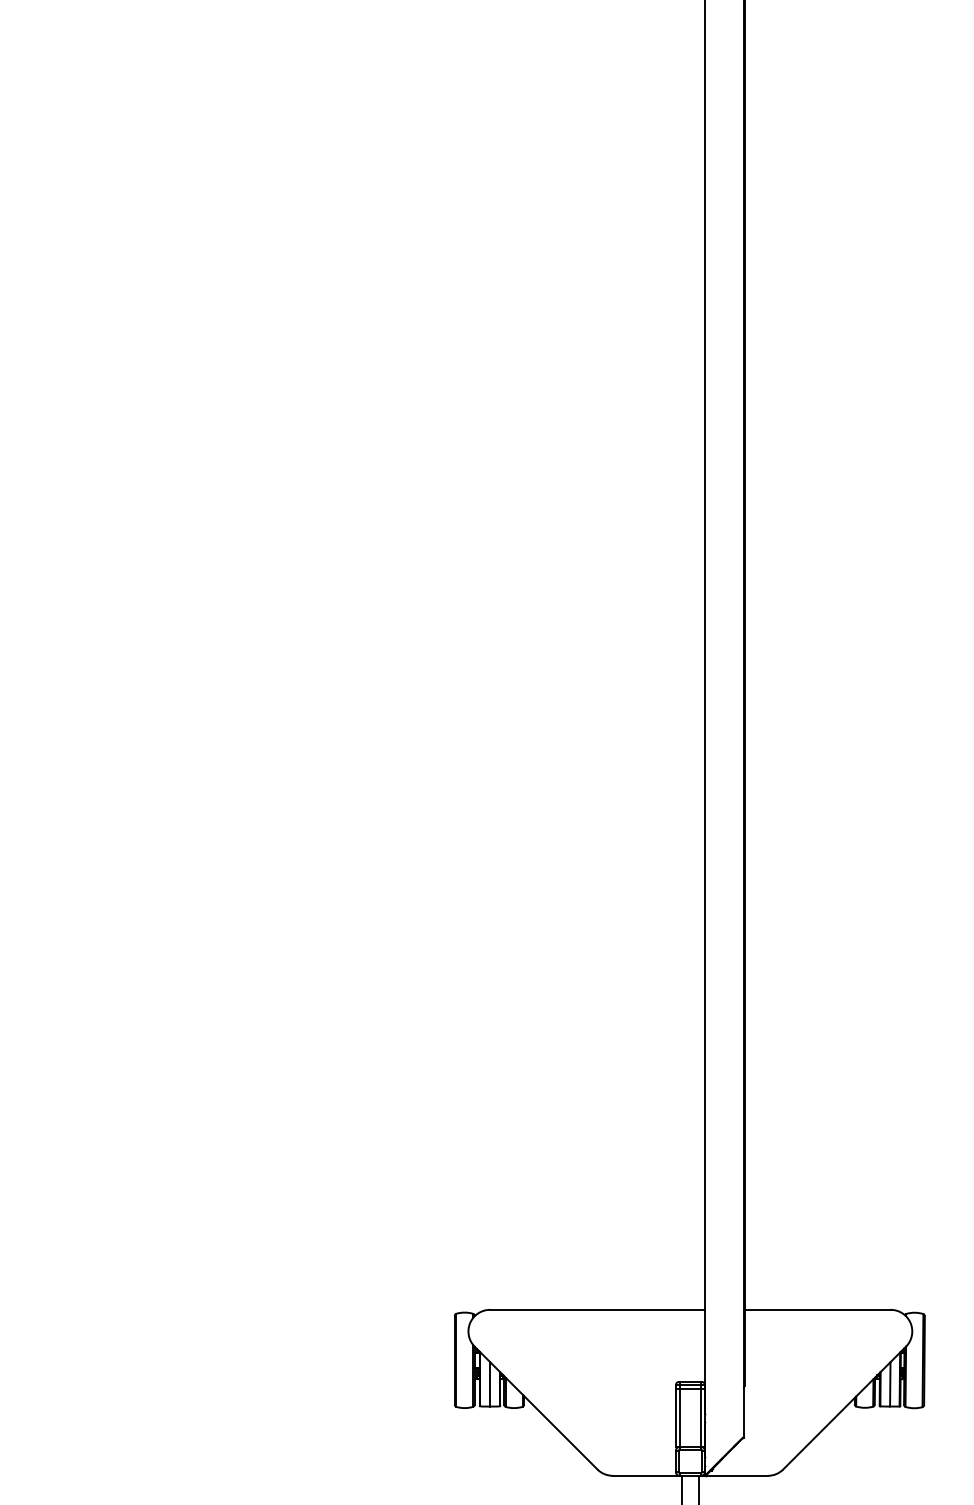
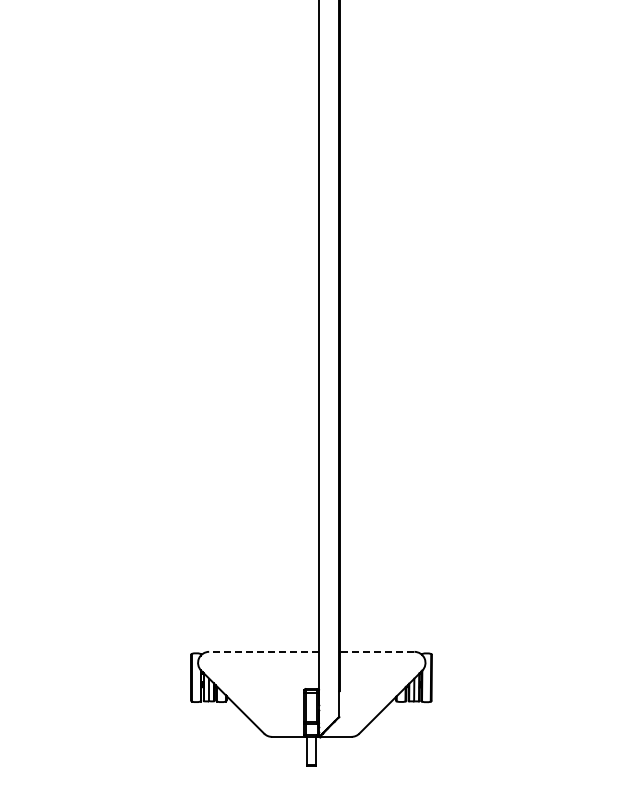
line: (596, 1309) -> (263, 651), solid -> dashed
line: (816, 1309) -> (376, 651), solid -> dashed

